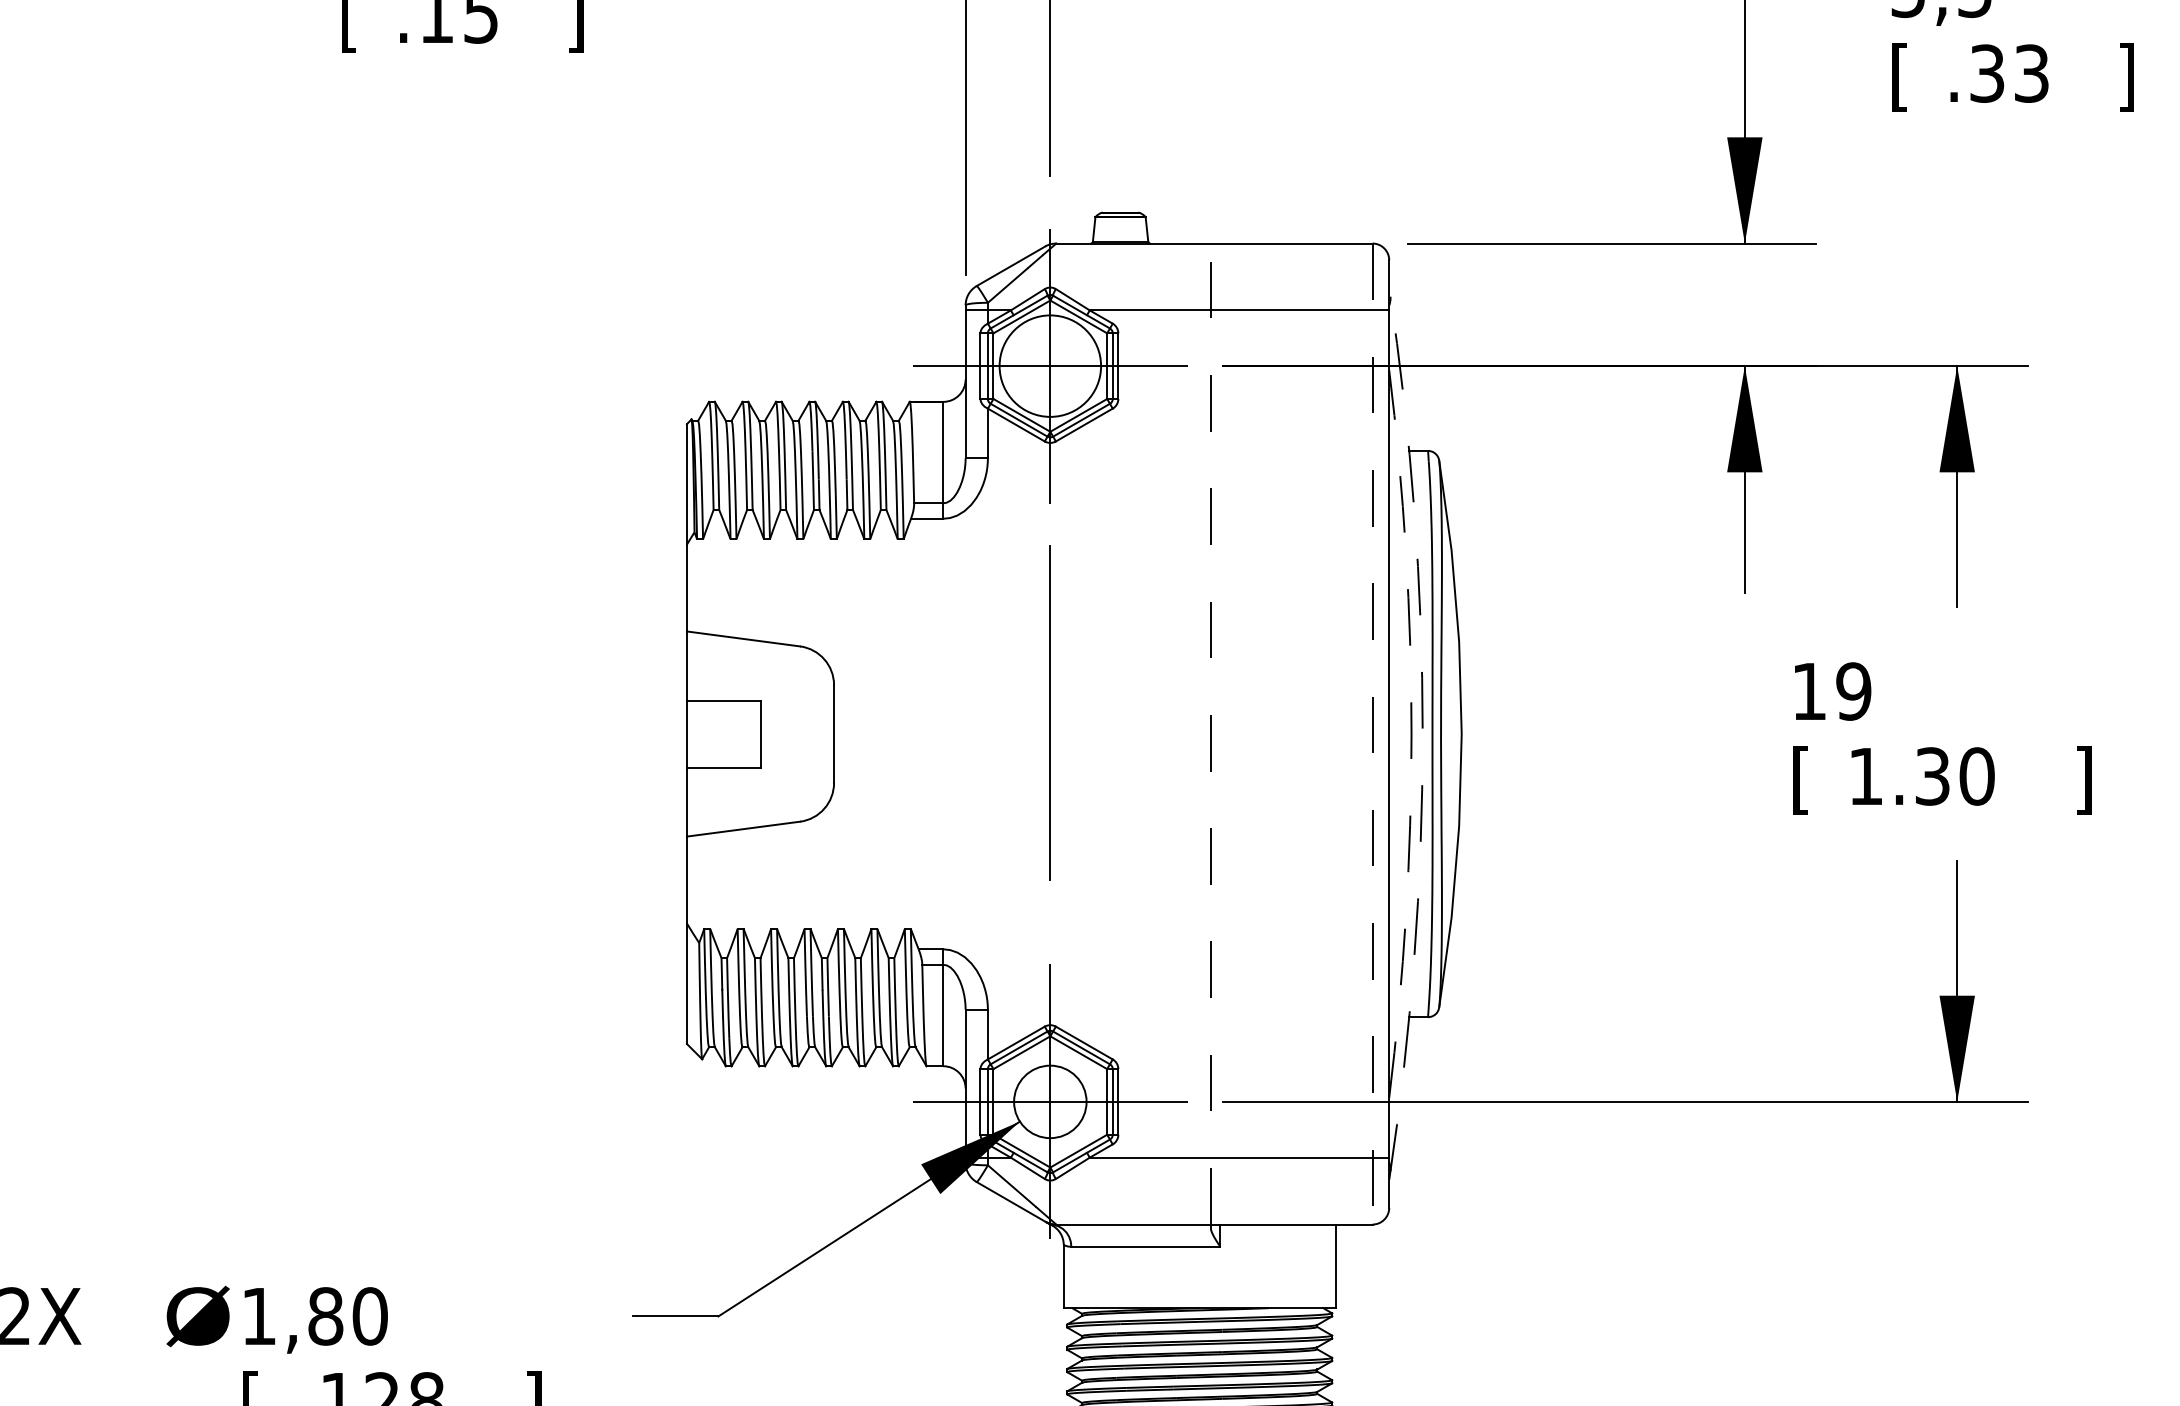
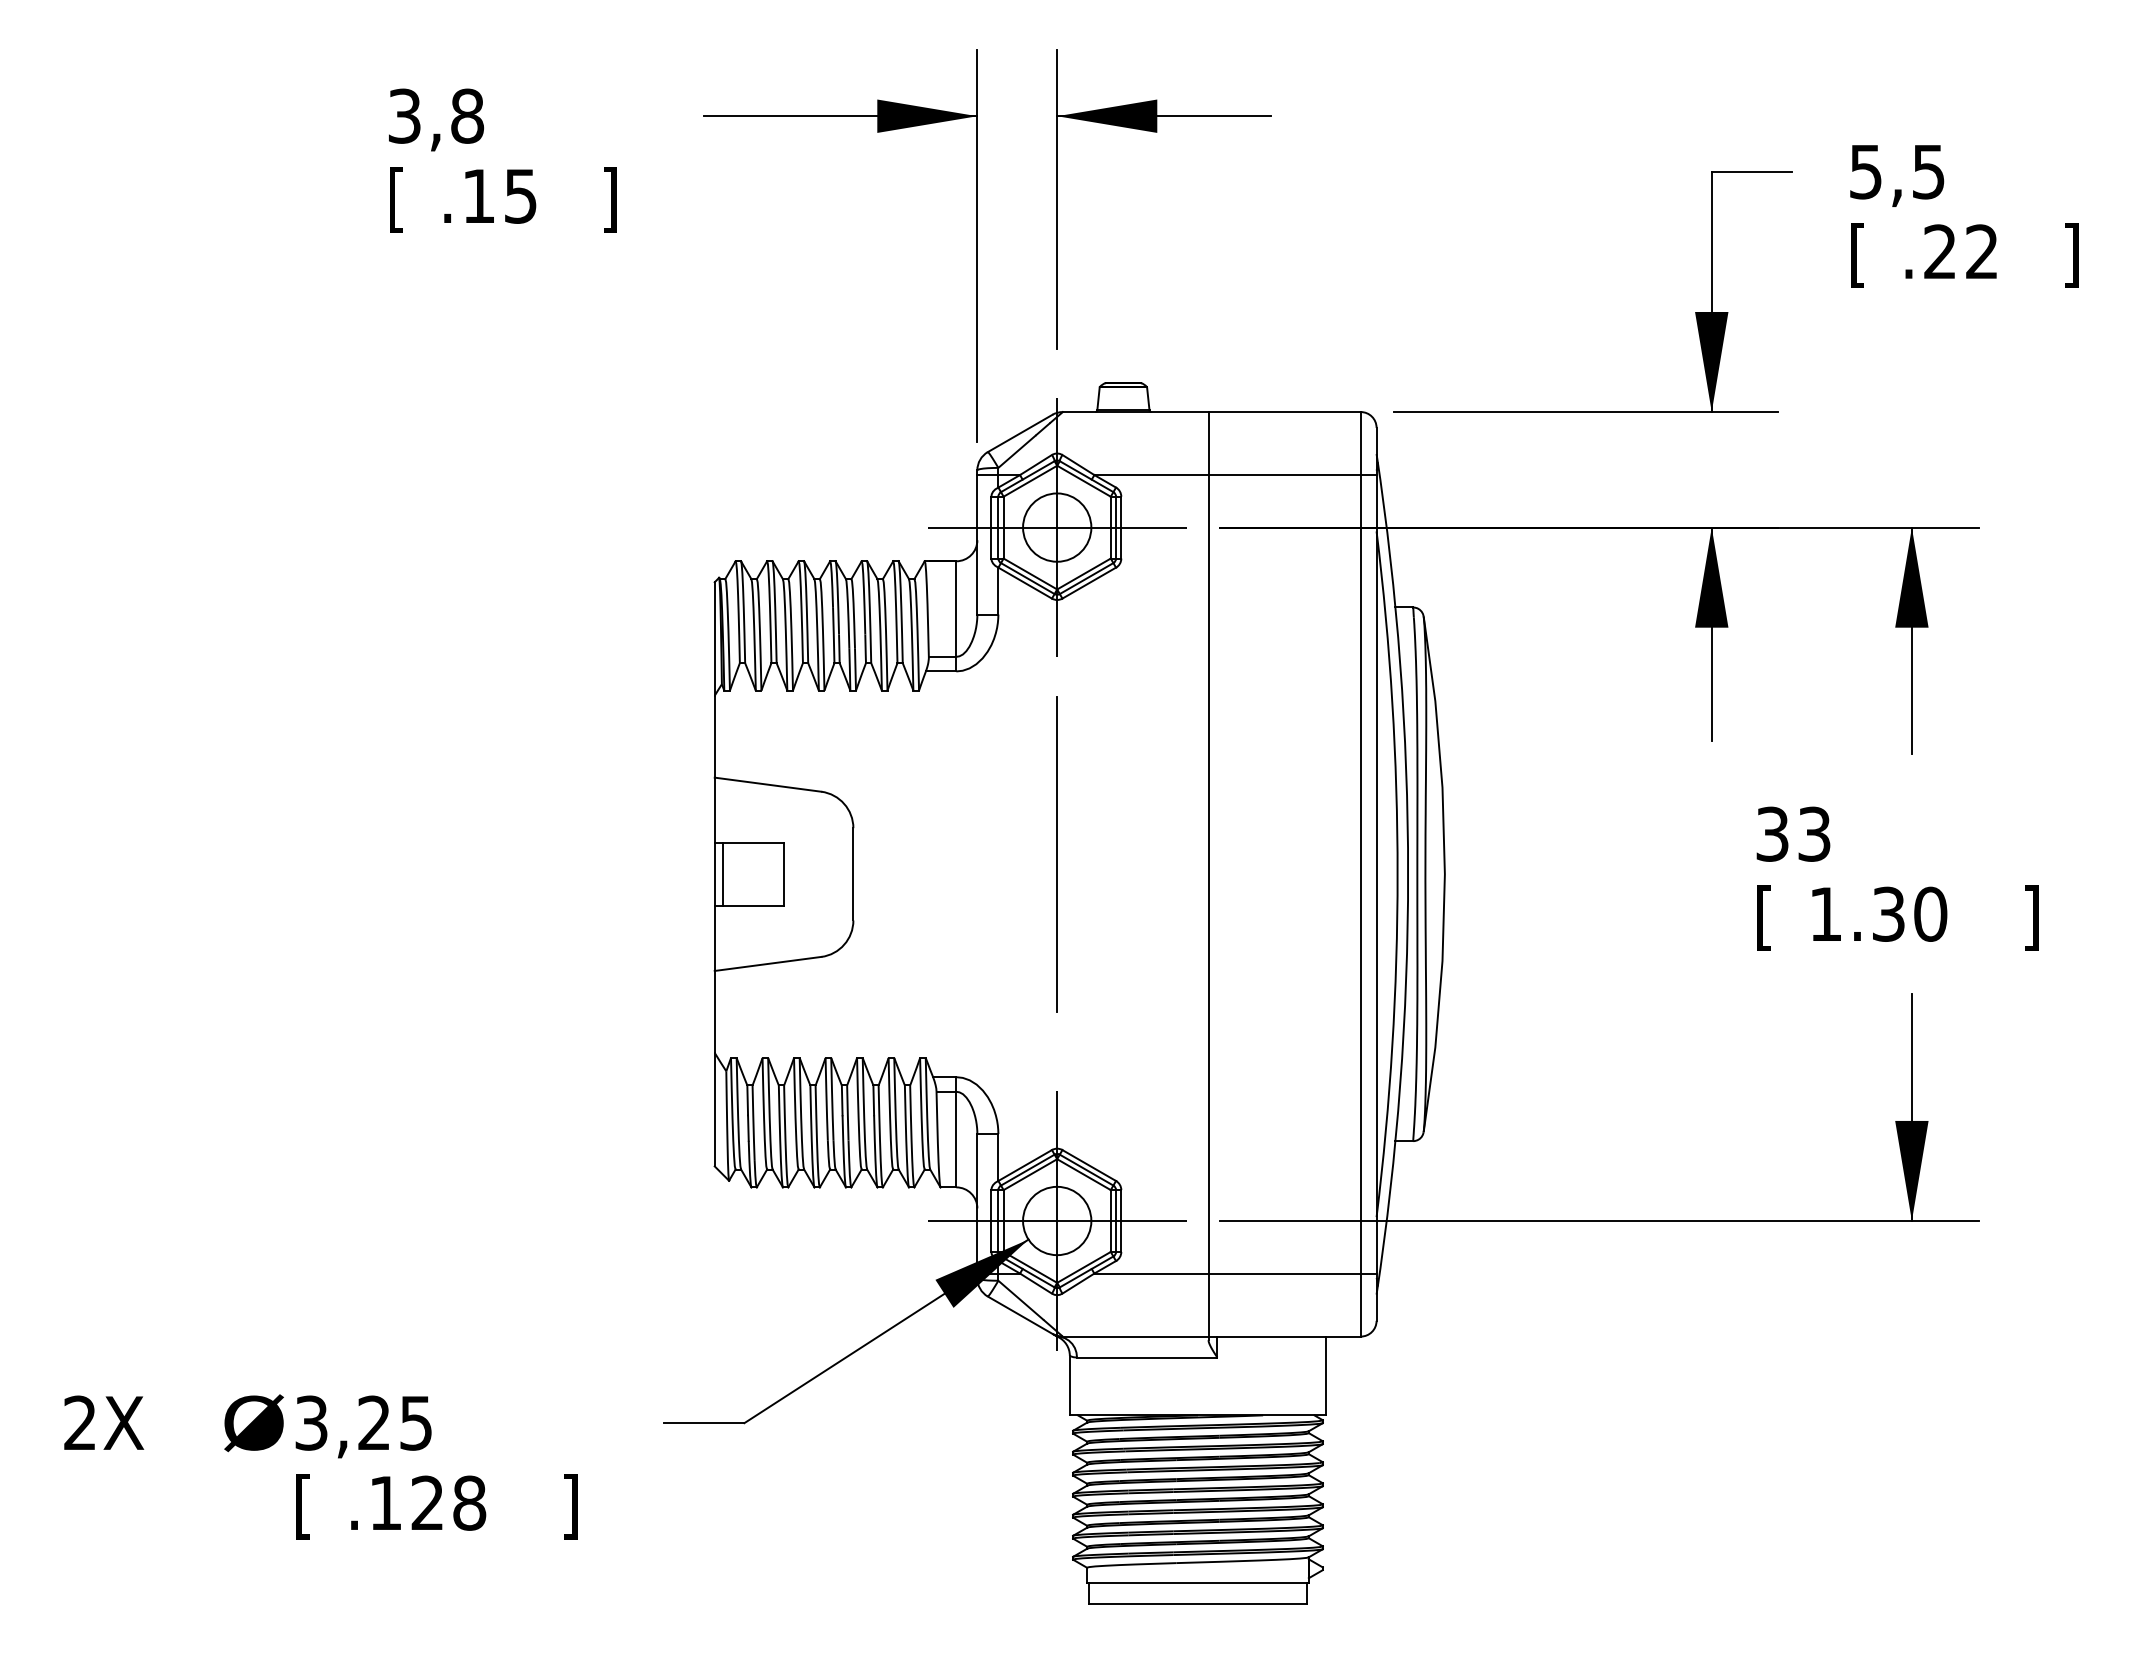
text: (2008, 73) -> (1960, 251), .33 -> .22
circle: (1050, 366) -> (1057, 527), size x0.71
text: (1831, 690) -> (1793, 833), 19 -> 33
line: (695, 733) -> (722, 873), added
line: (1210, 733) -> (1208, 873), dashed -> solid
line: (1372, 734) -> (1360, 874), dashed -> solid
arc: (1411, 734) -> (1397, 874), dashed -> solid
arc: (1423, 734) -> (1408, 874), dashed -> solid
text: (314, 1315) -> (363, 1422), 1,80 -> 3,25

